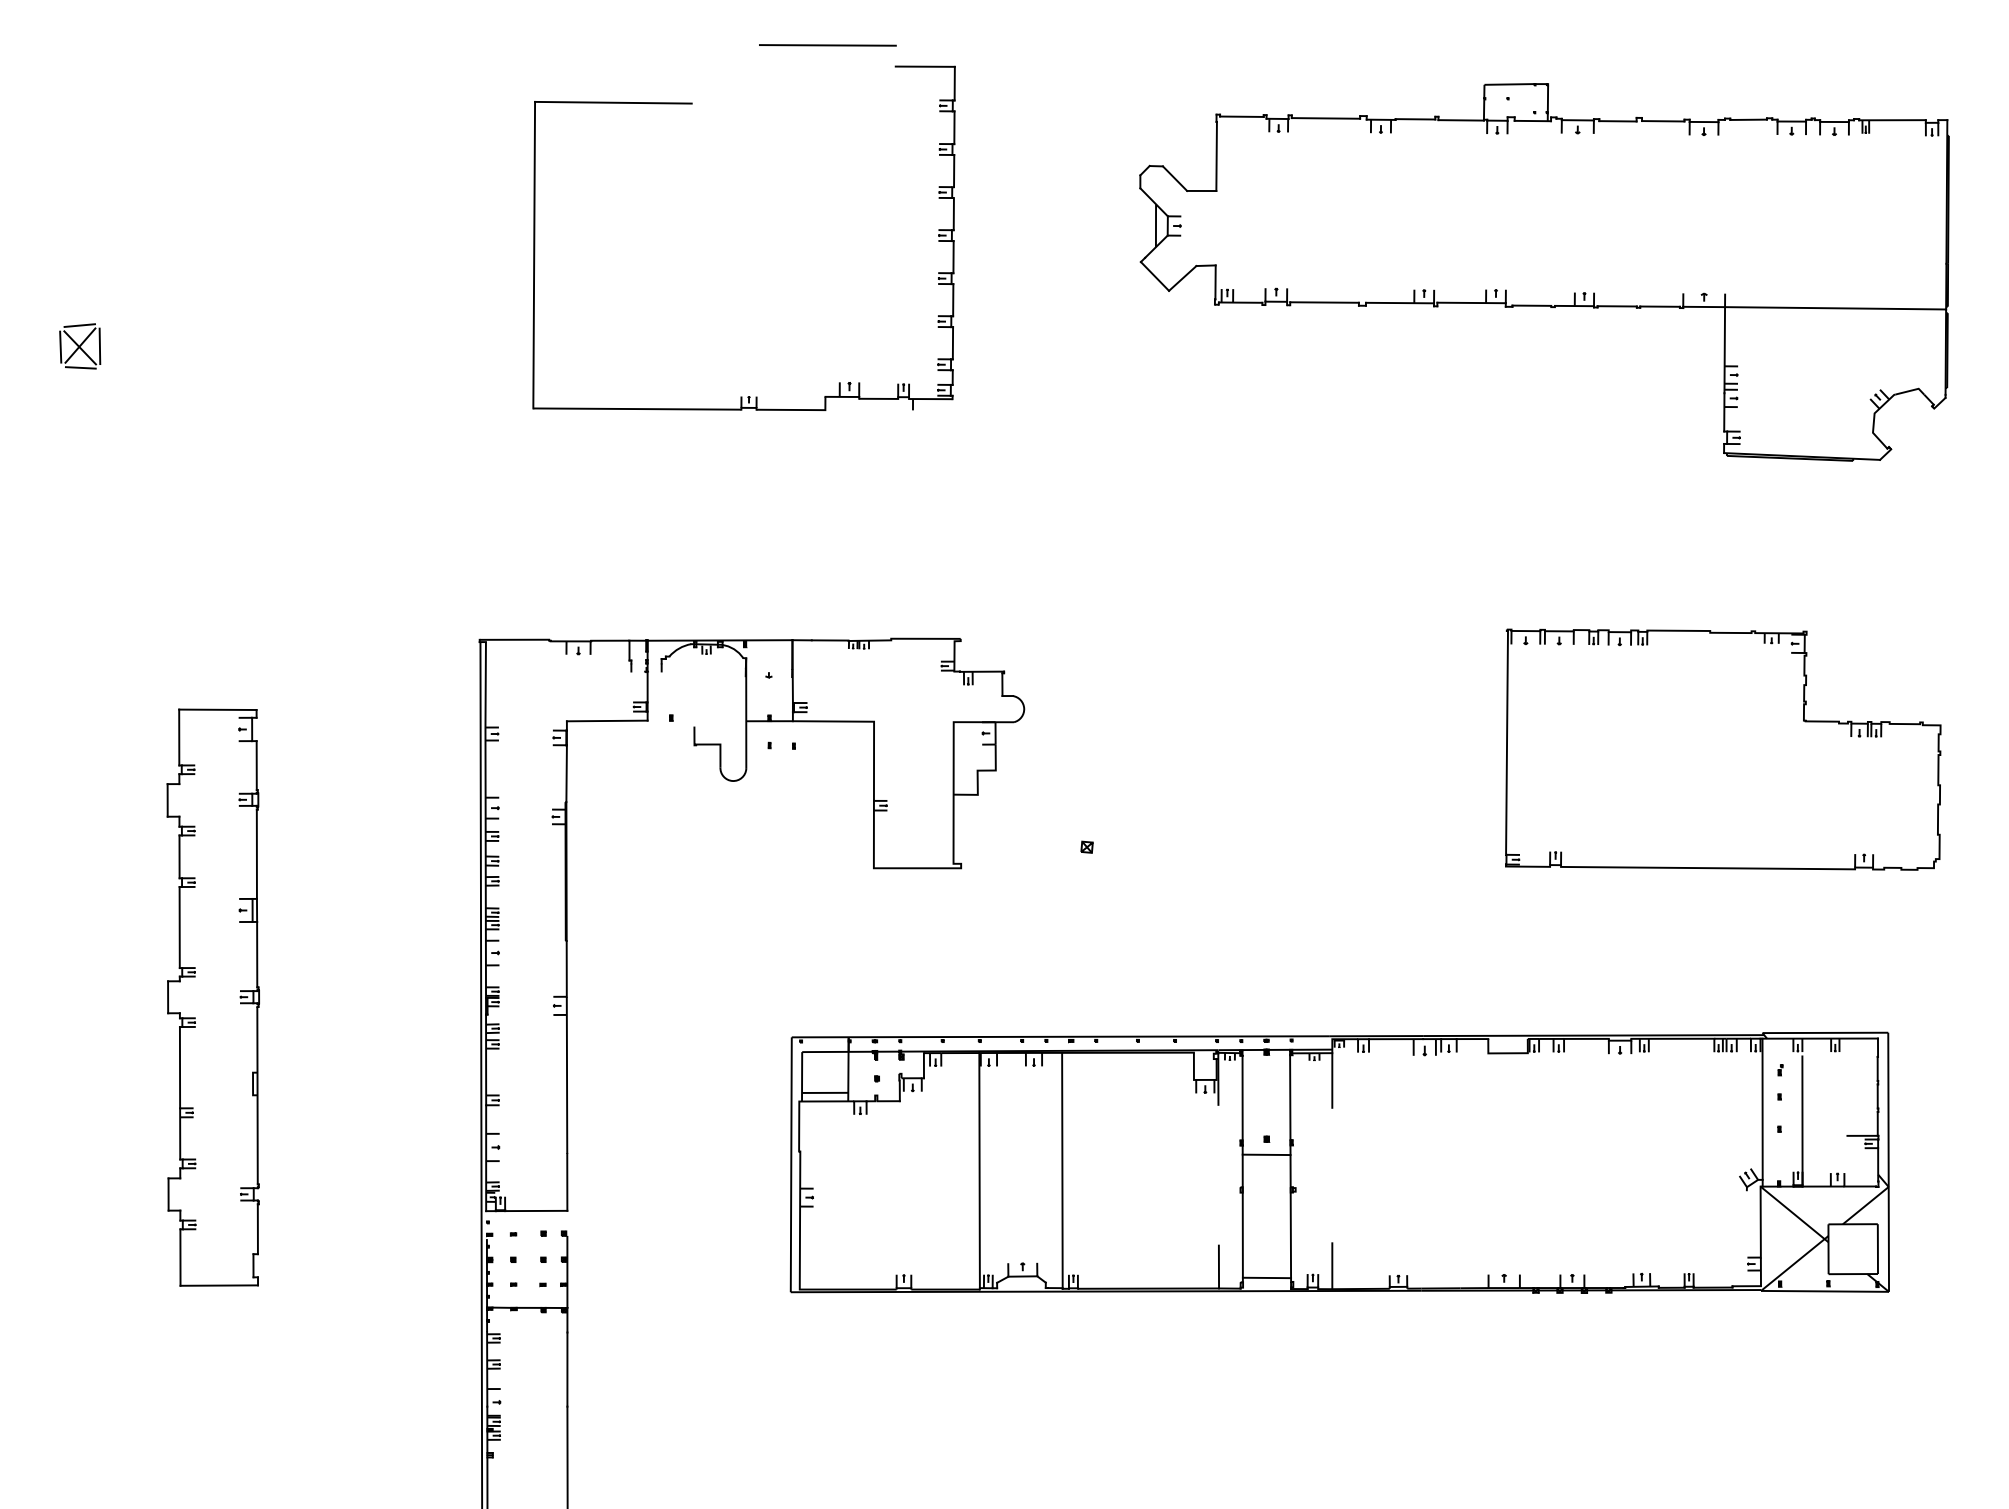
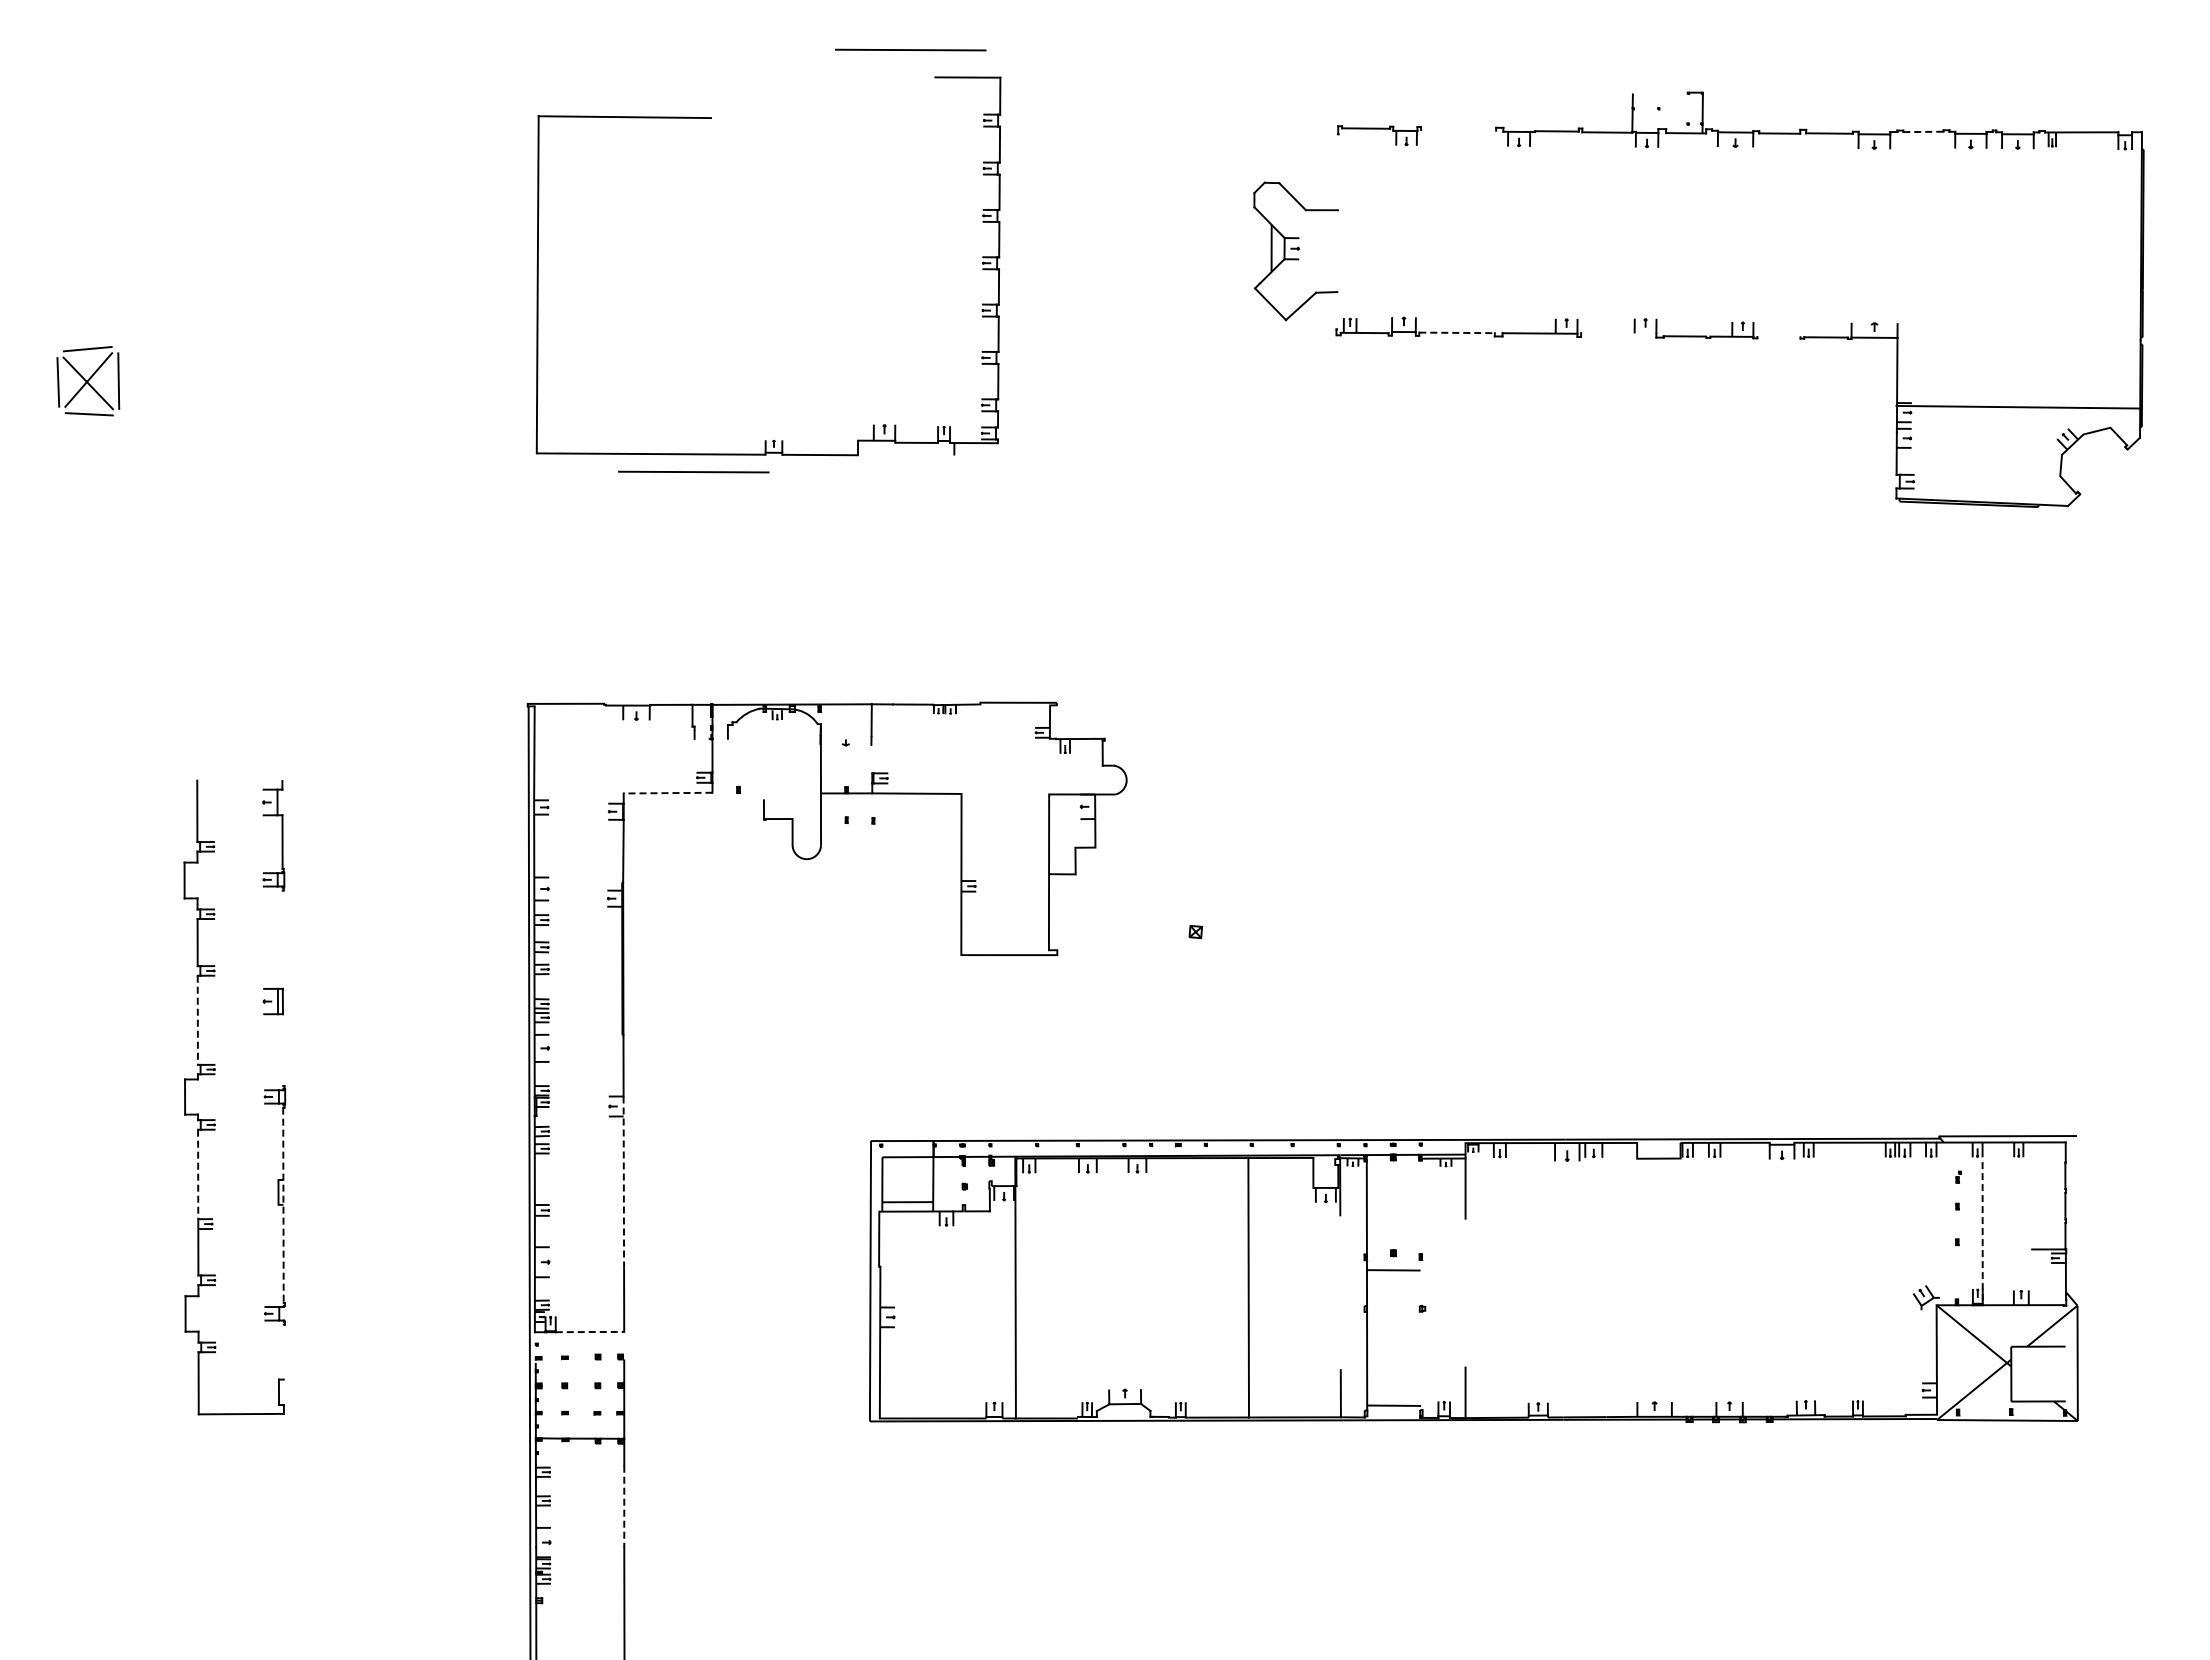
line: (1508, 83) -> (1659, 92), removed
part: (692, 103) -> (711, 118), moved
line: (1325, 118) -> (1458, 130), removed
line: (1748, 119) -> (1923, 131), solid -> dashed
line: (1216, 156) -> (1338, 172), removed
line: (1214, 282) -> (1336, 310), removed
line: (1324, 302) -> (1457, 332), solid -> dashed
line: (1471, 303) -> (1618, 333), removed
line: (1616, 305) -> (1778, 336), removed
line: (1835, 307) -> (2017, 406), moved
part: (80, 345) -> (88, 380), size x1.4
line: (630, 428) -> (693, 471), added
line: (792, 671) -> (871, 738), removed
line: (217, 709) -> (239, 780), removed
line: (606, 721) -> (667, 793), solid -> dashed
part: (1723, 749) -> (1895, 824), removed
line: (256, 854) -> (282, 939), removed
line: (179, 927) -> (197, 1020), solid -> dashed
line: (256, 954) -> (282, 1050), removed
line: (180, 1067) -> (198, 1174), solid -> dashed
line: (566, 1074) -> (623, 1182), solid -> dashed
line: (257, 1094) -> (283, 1204), solid -> dashed
line: (1888, 1109) -> (2077, 1220), removed
line: (1762, 1112) -> (1938, 1223), removed
line: (1802, 1121) -> (1982, 1233), solid -> dashed
line: (1290, 1168) -> (1419, 1285), removed
line: (1062, 1170) -> (1248, 1287), moved
line: (979, 1171) -> (1015, 1288), moved
line: (536, 1211) -> (590, 1332), solid -> dashed
line: (257, 1228) -> (283, 1351), removed
line: (1877, 1248) -> (2065, 1373), removed
line: (567, 1369) -> (624, 1506), solid -> dashed

